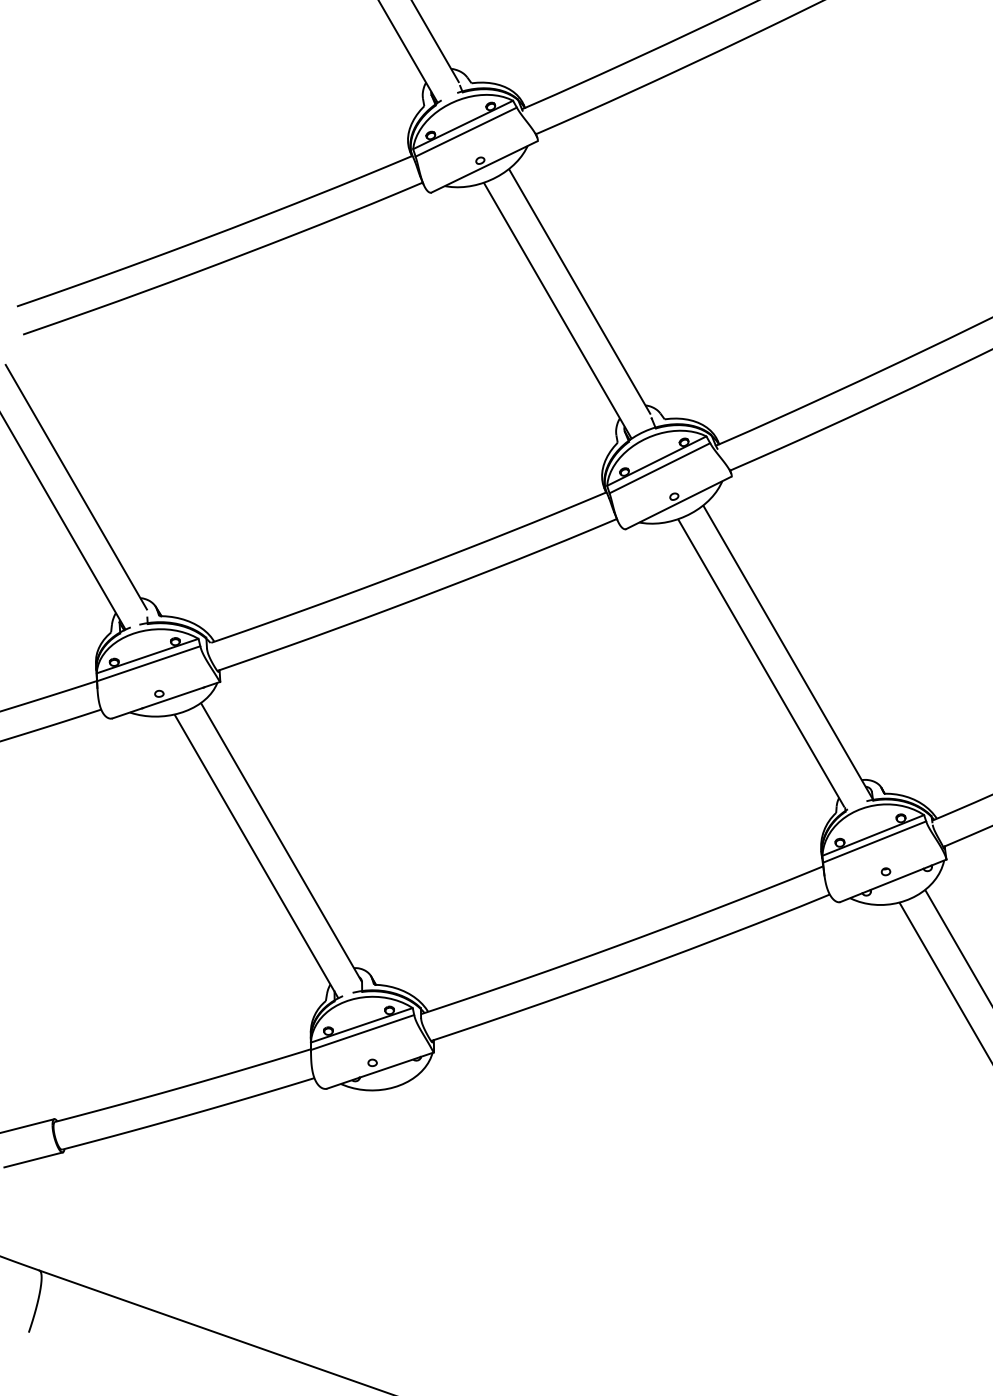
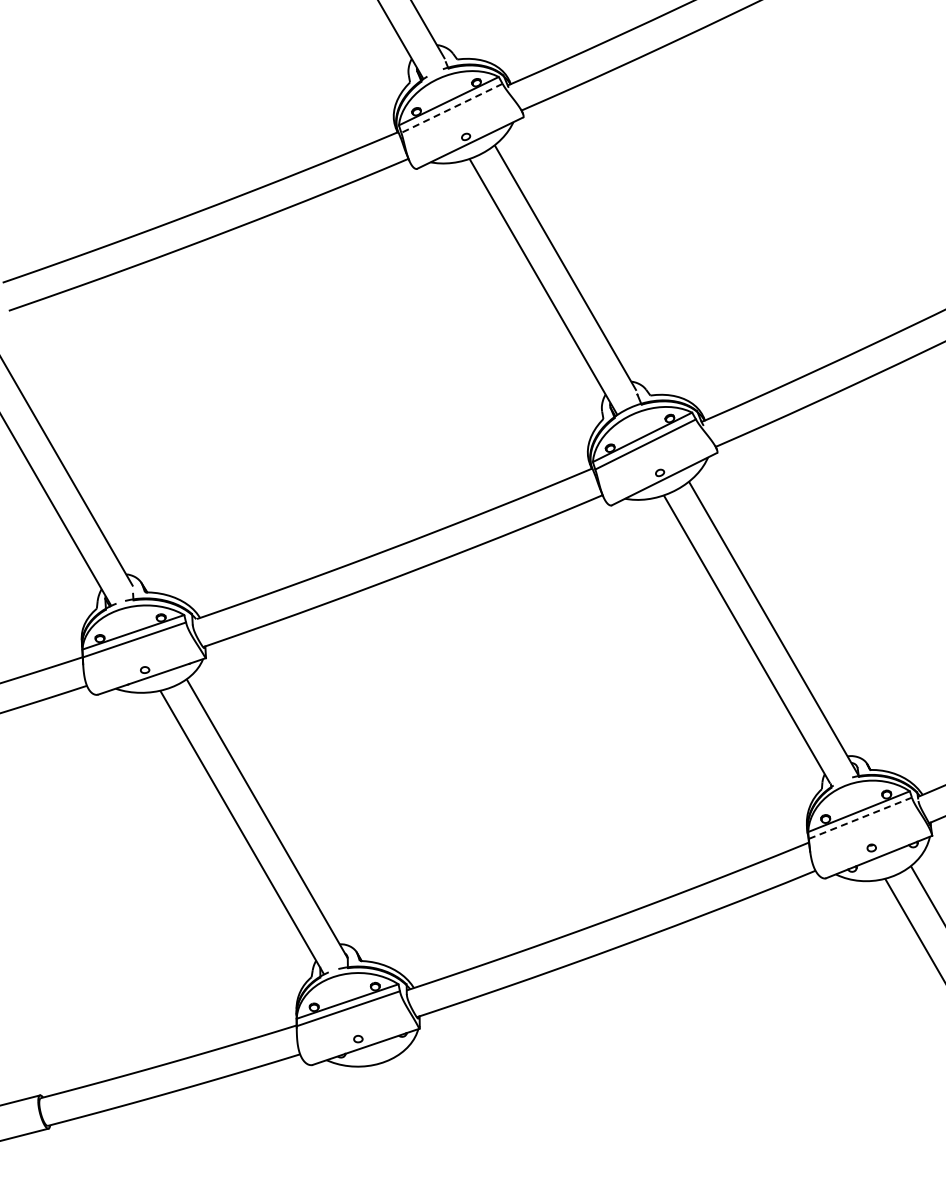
line: (465, 132) -> (451, 108), solid -> dashed
line: (874, 842) -> (860, 818), solid -> dashed

